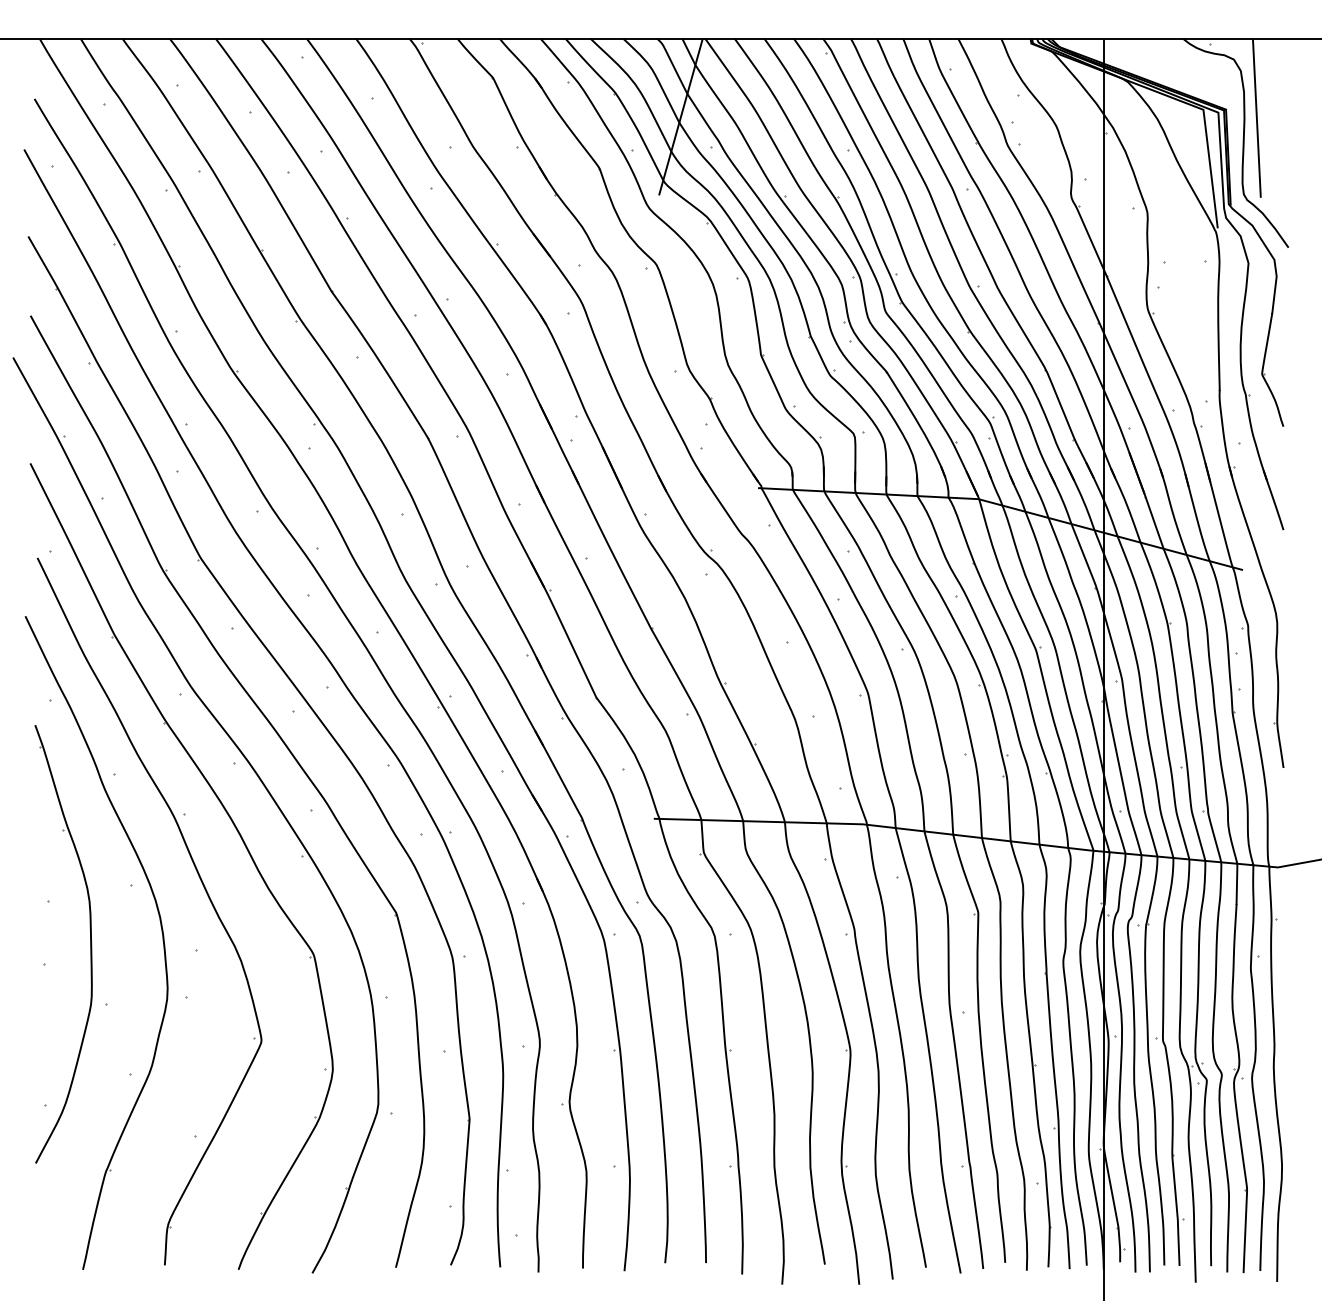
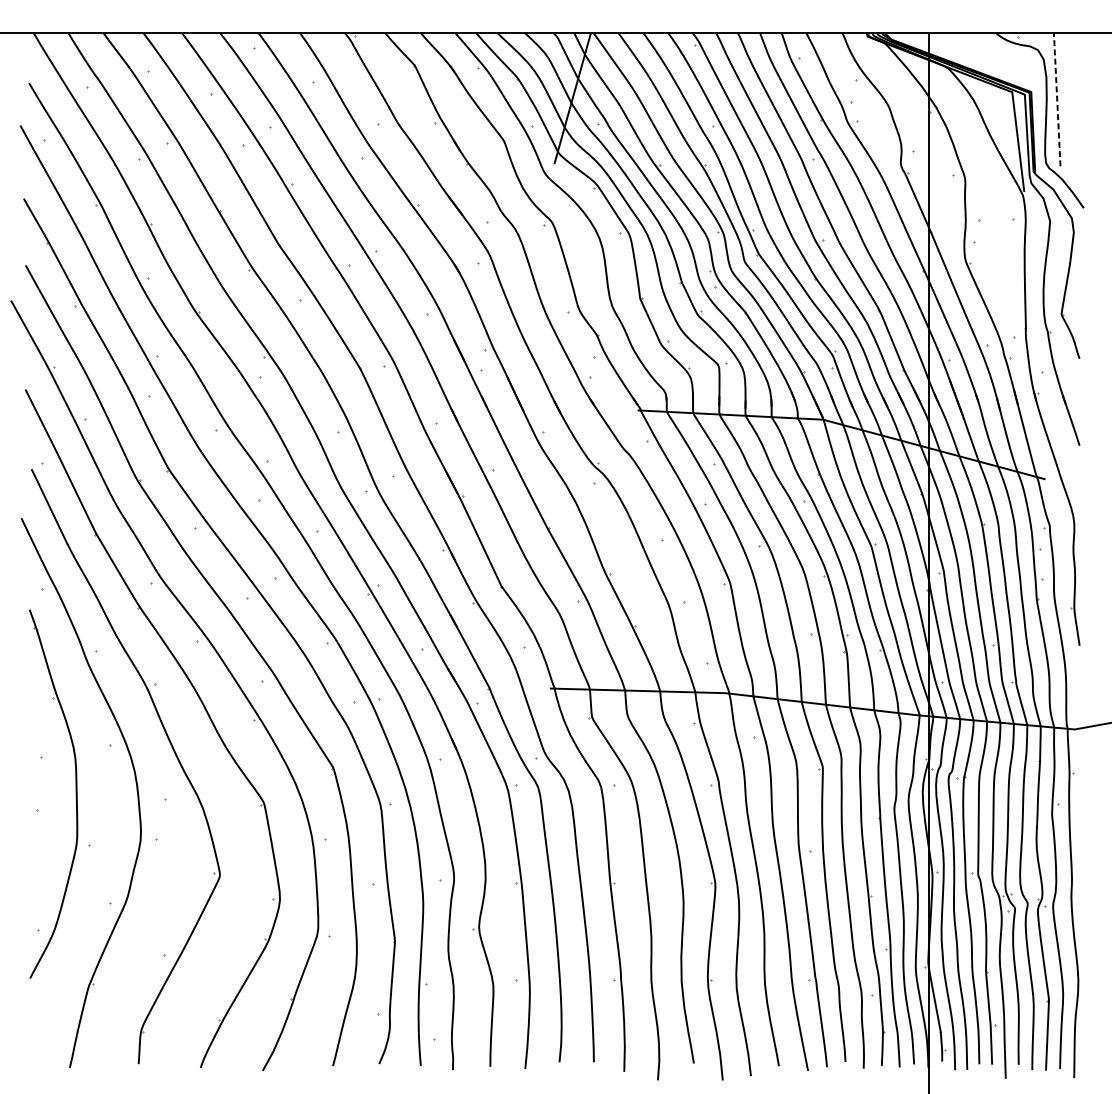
line: (1256, 118) -> (1056, 99), solid -> dashed

